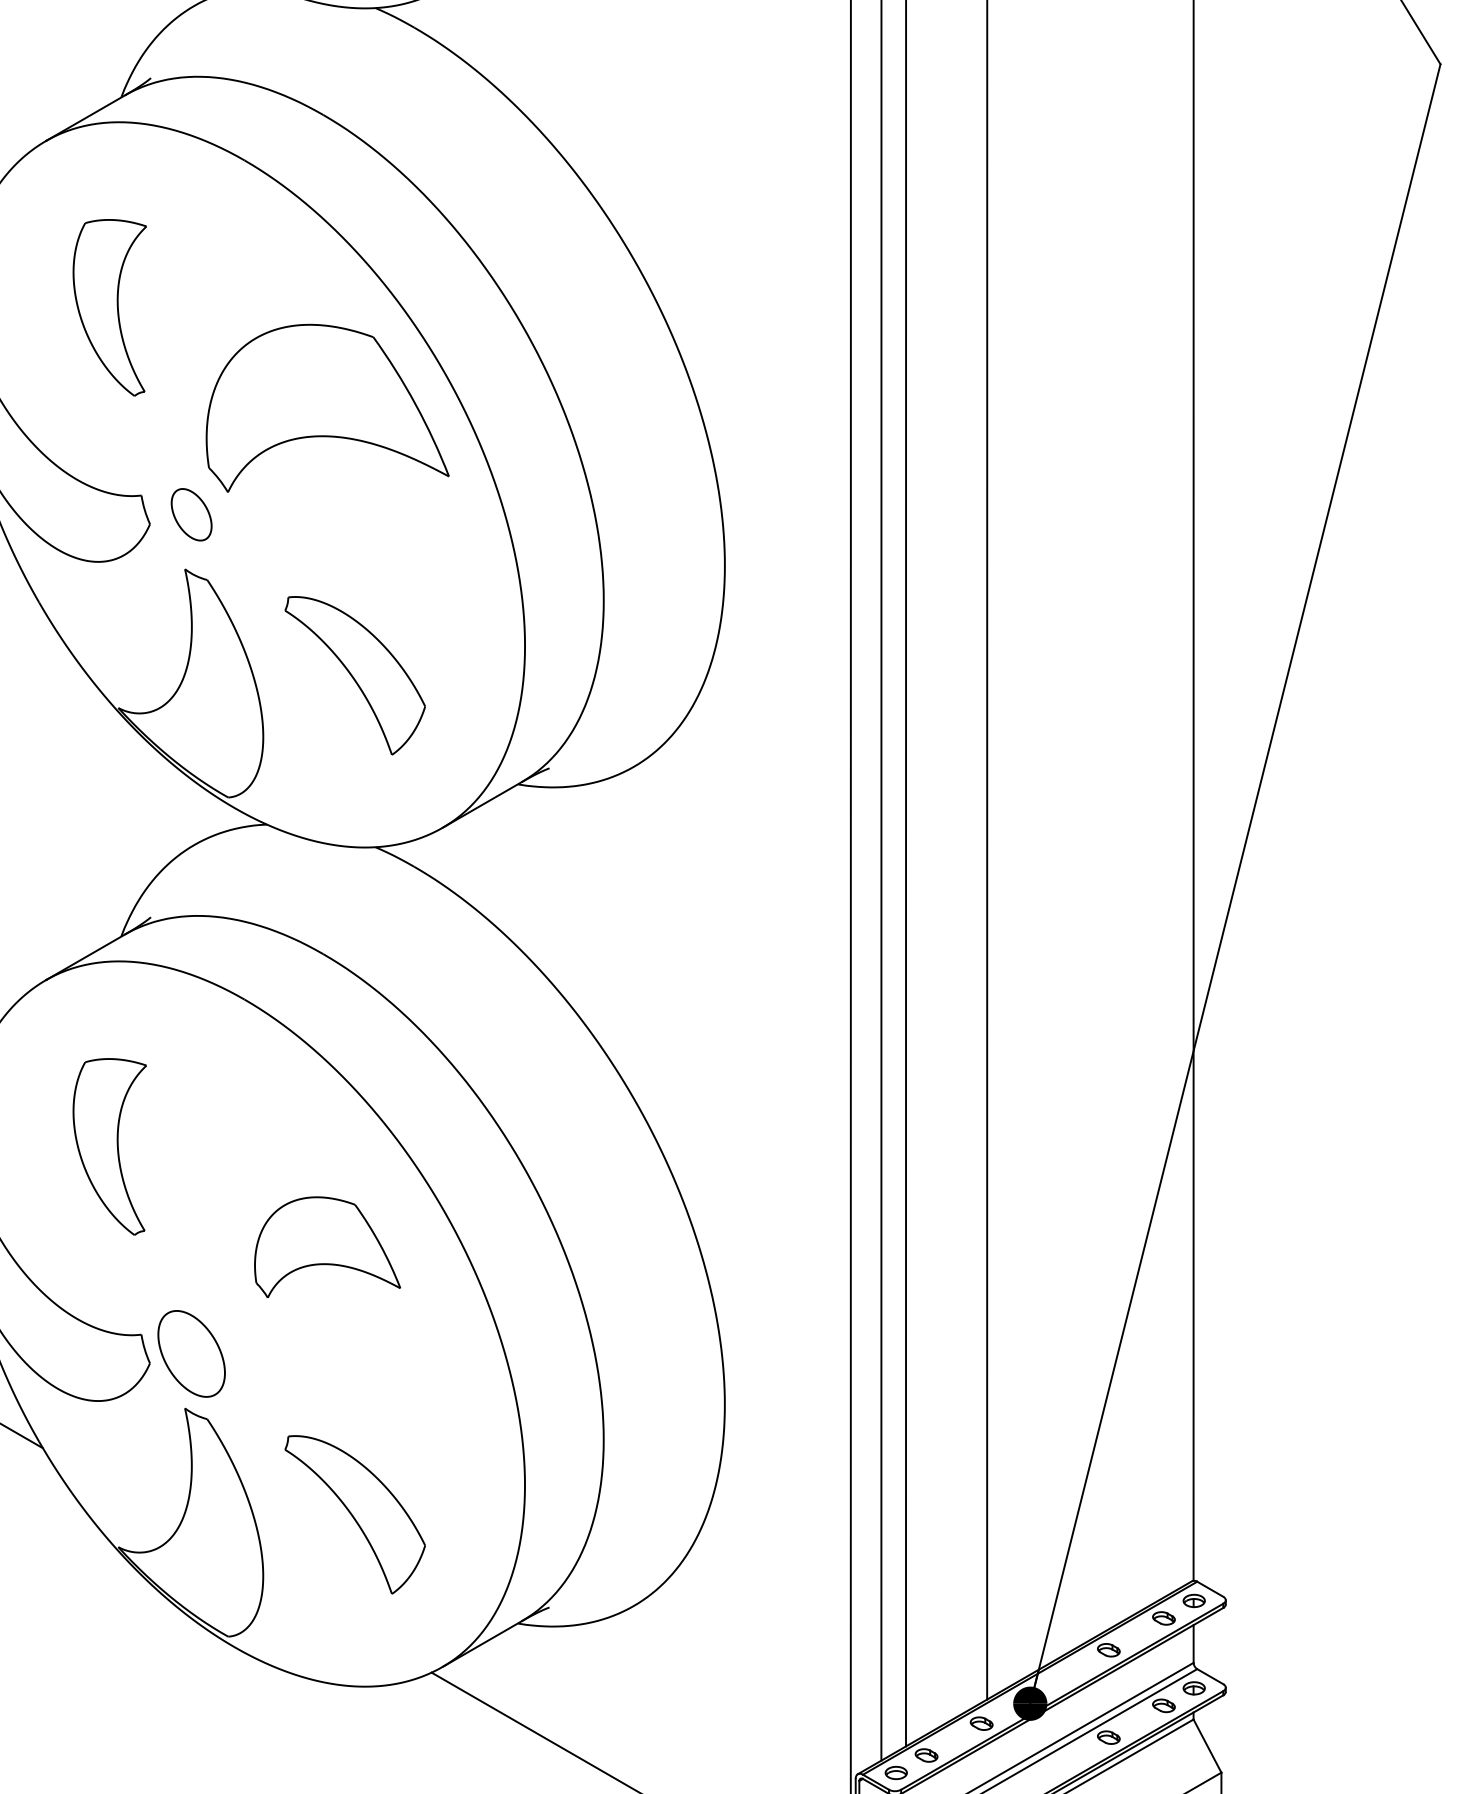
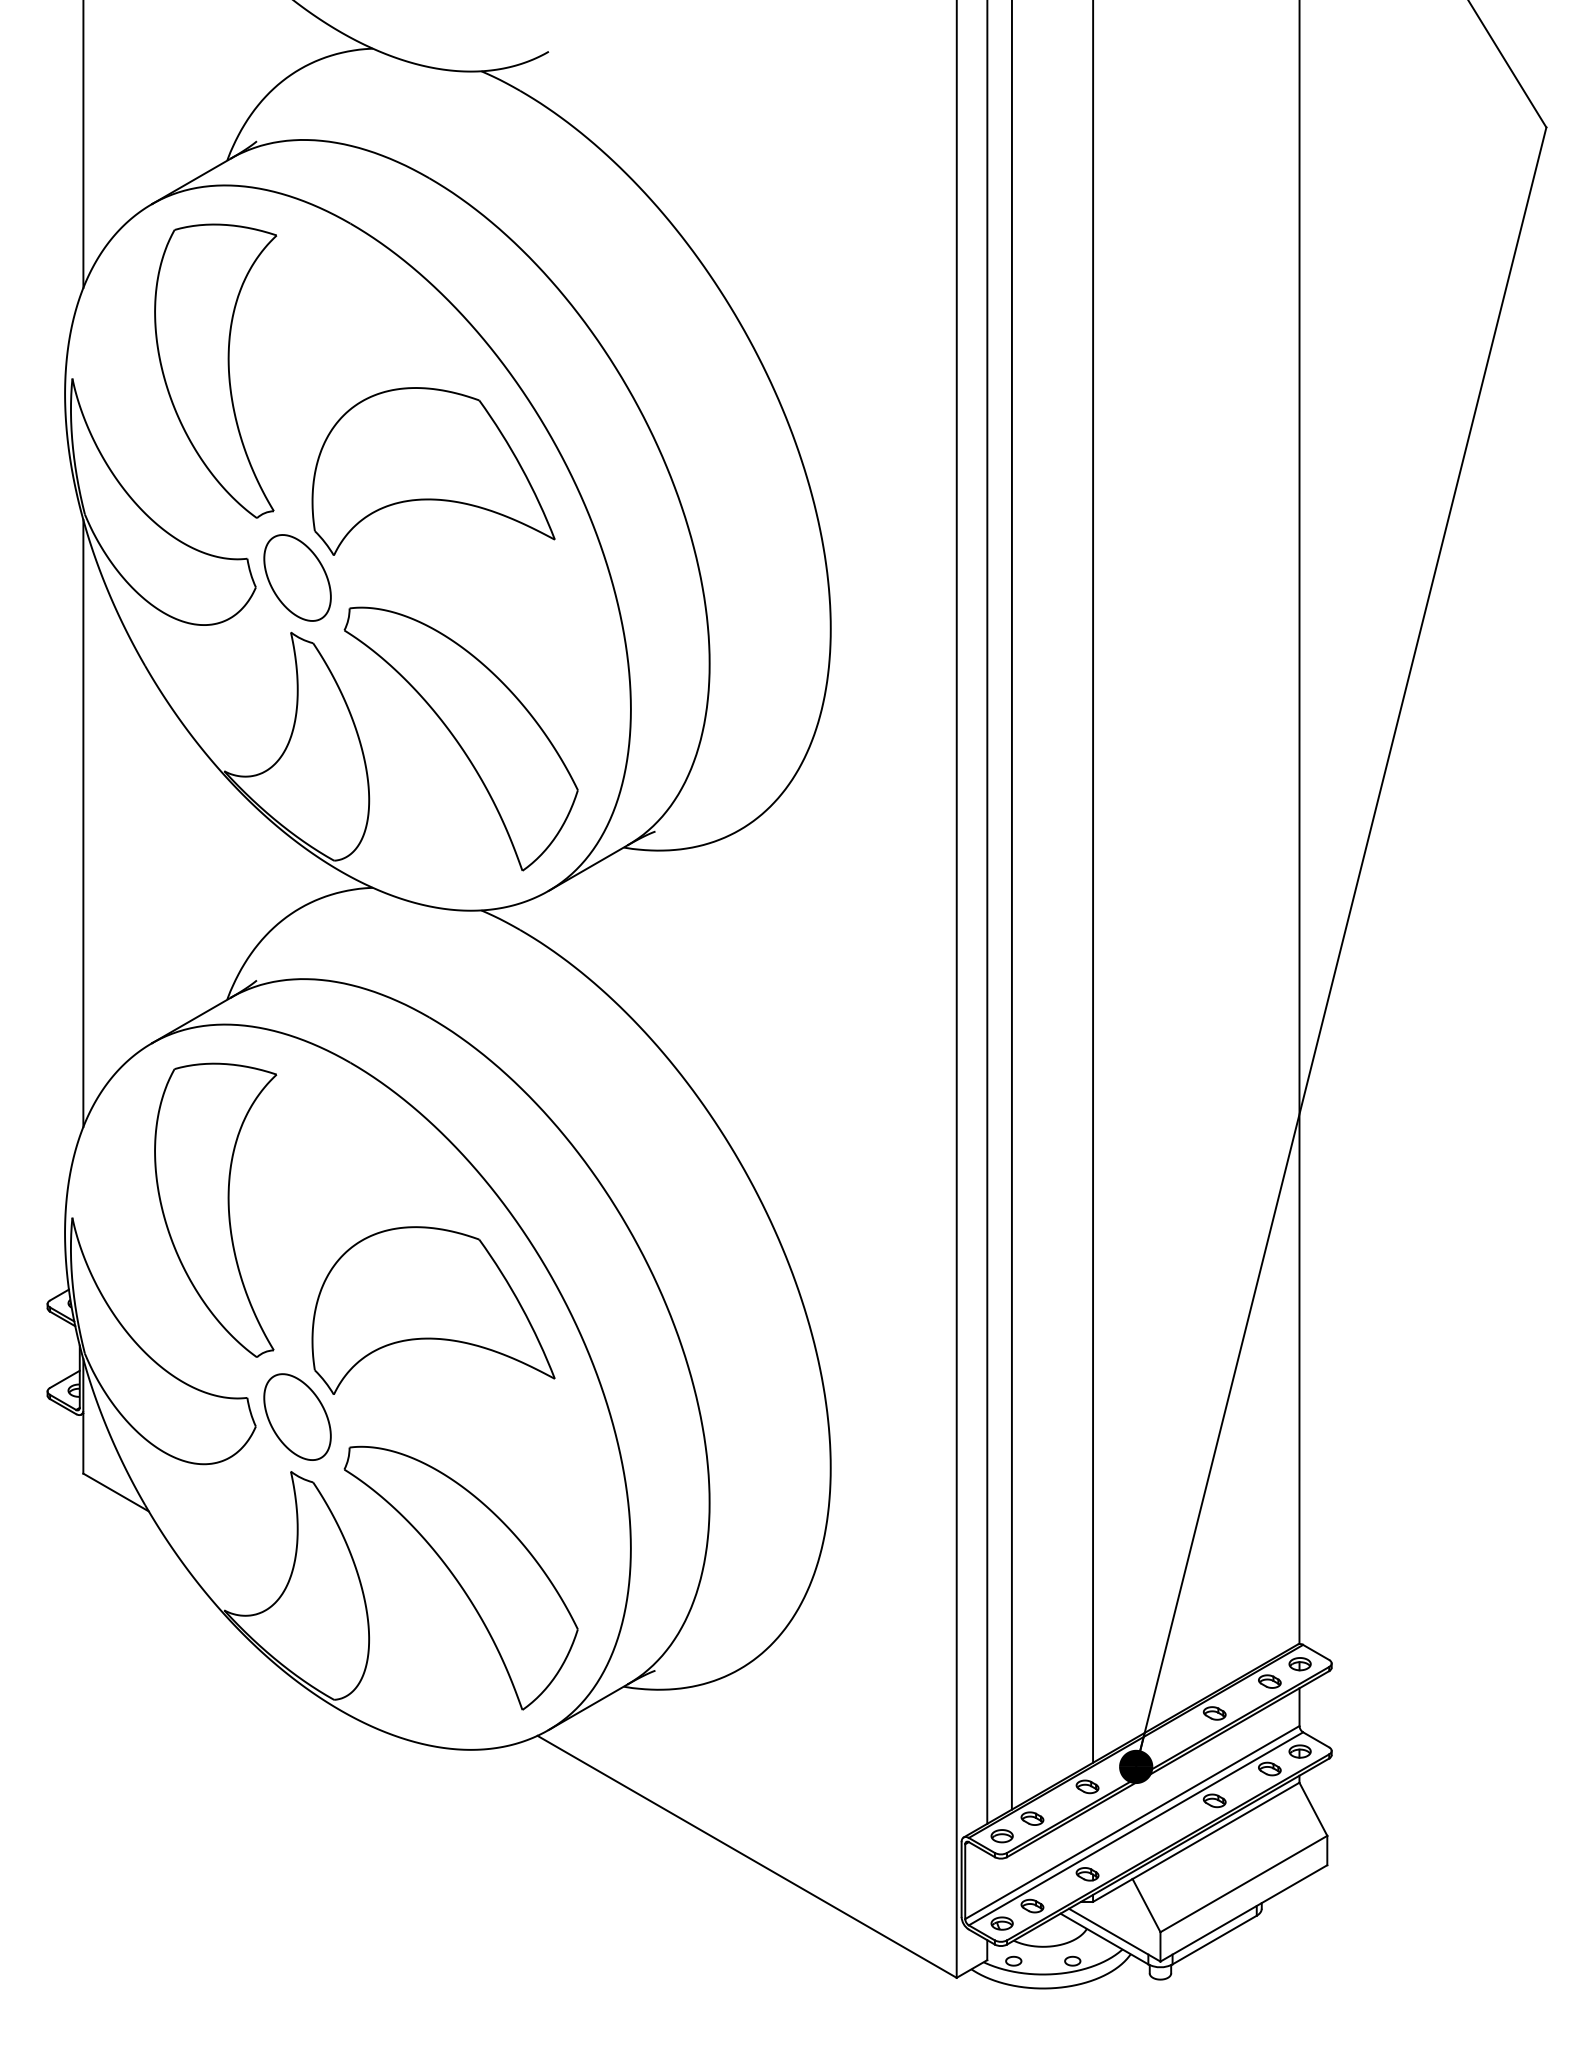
part: (109, 307) -> (215, 370), size x1.67
part: (191, 514) -> (297, 577), size x1.67
part: (354, 675) -> (460, 738), size x1.67
part: (109, 1146) -> (215, 1209), size x1.67
part: (327, 1247) -> (433, 1310), size x1.67
part: (354, 1514) -> (460, 1577), size x1.67

